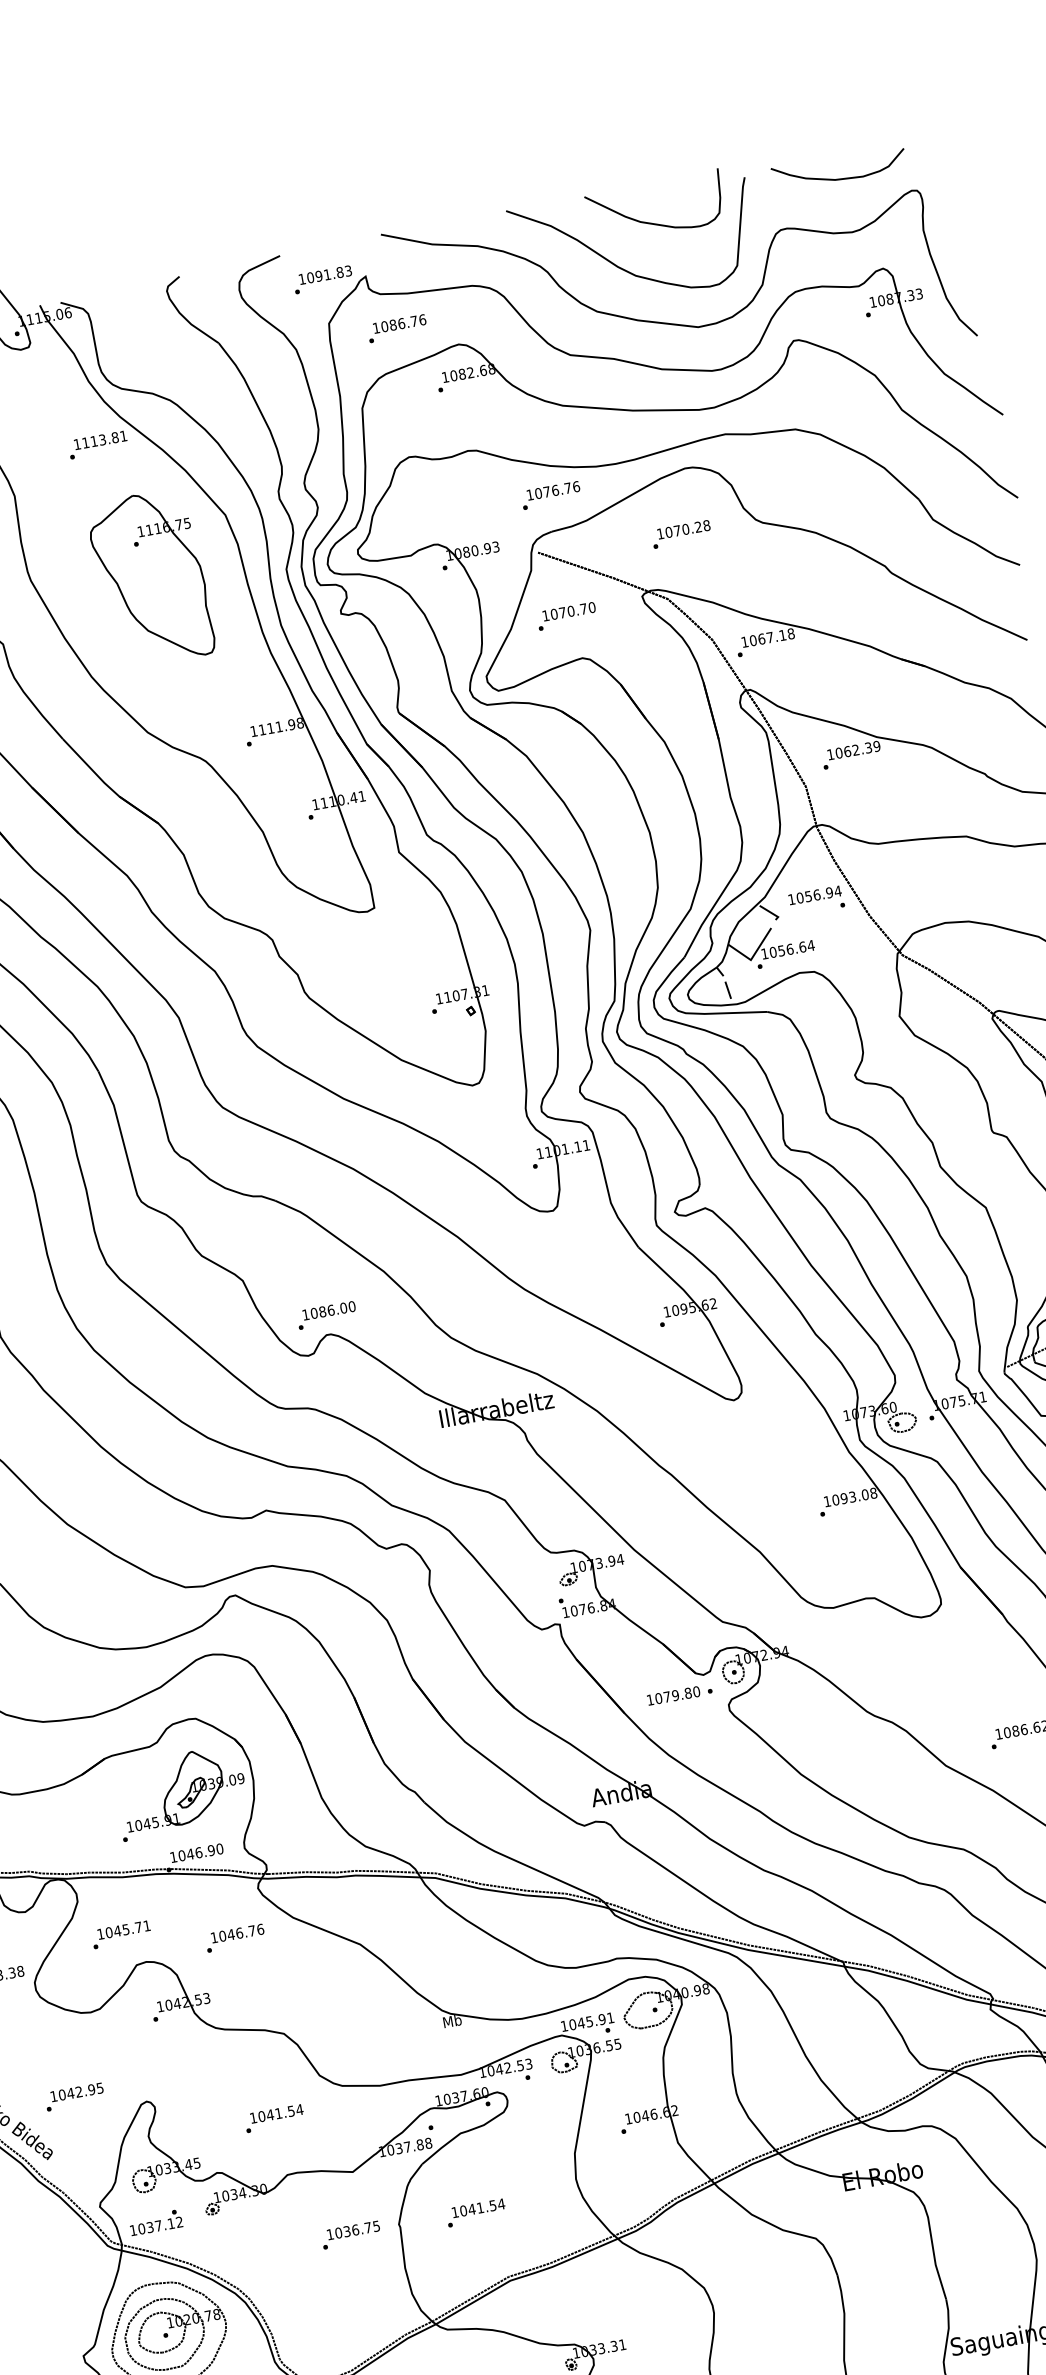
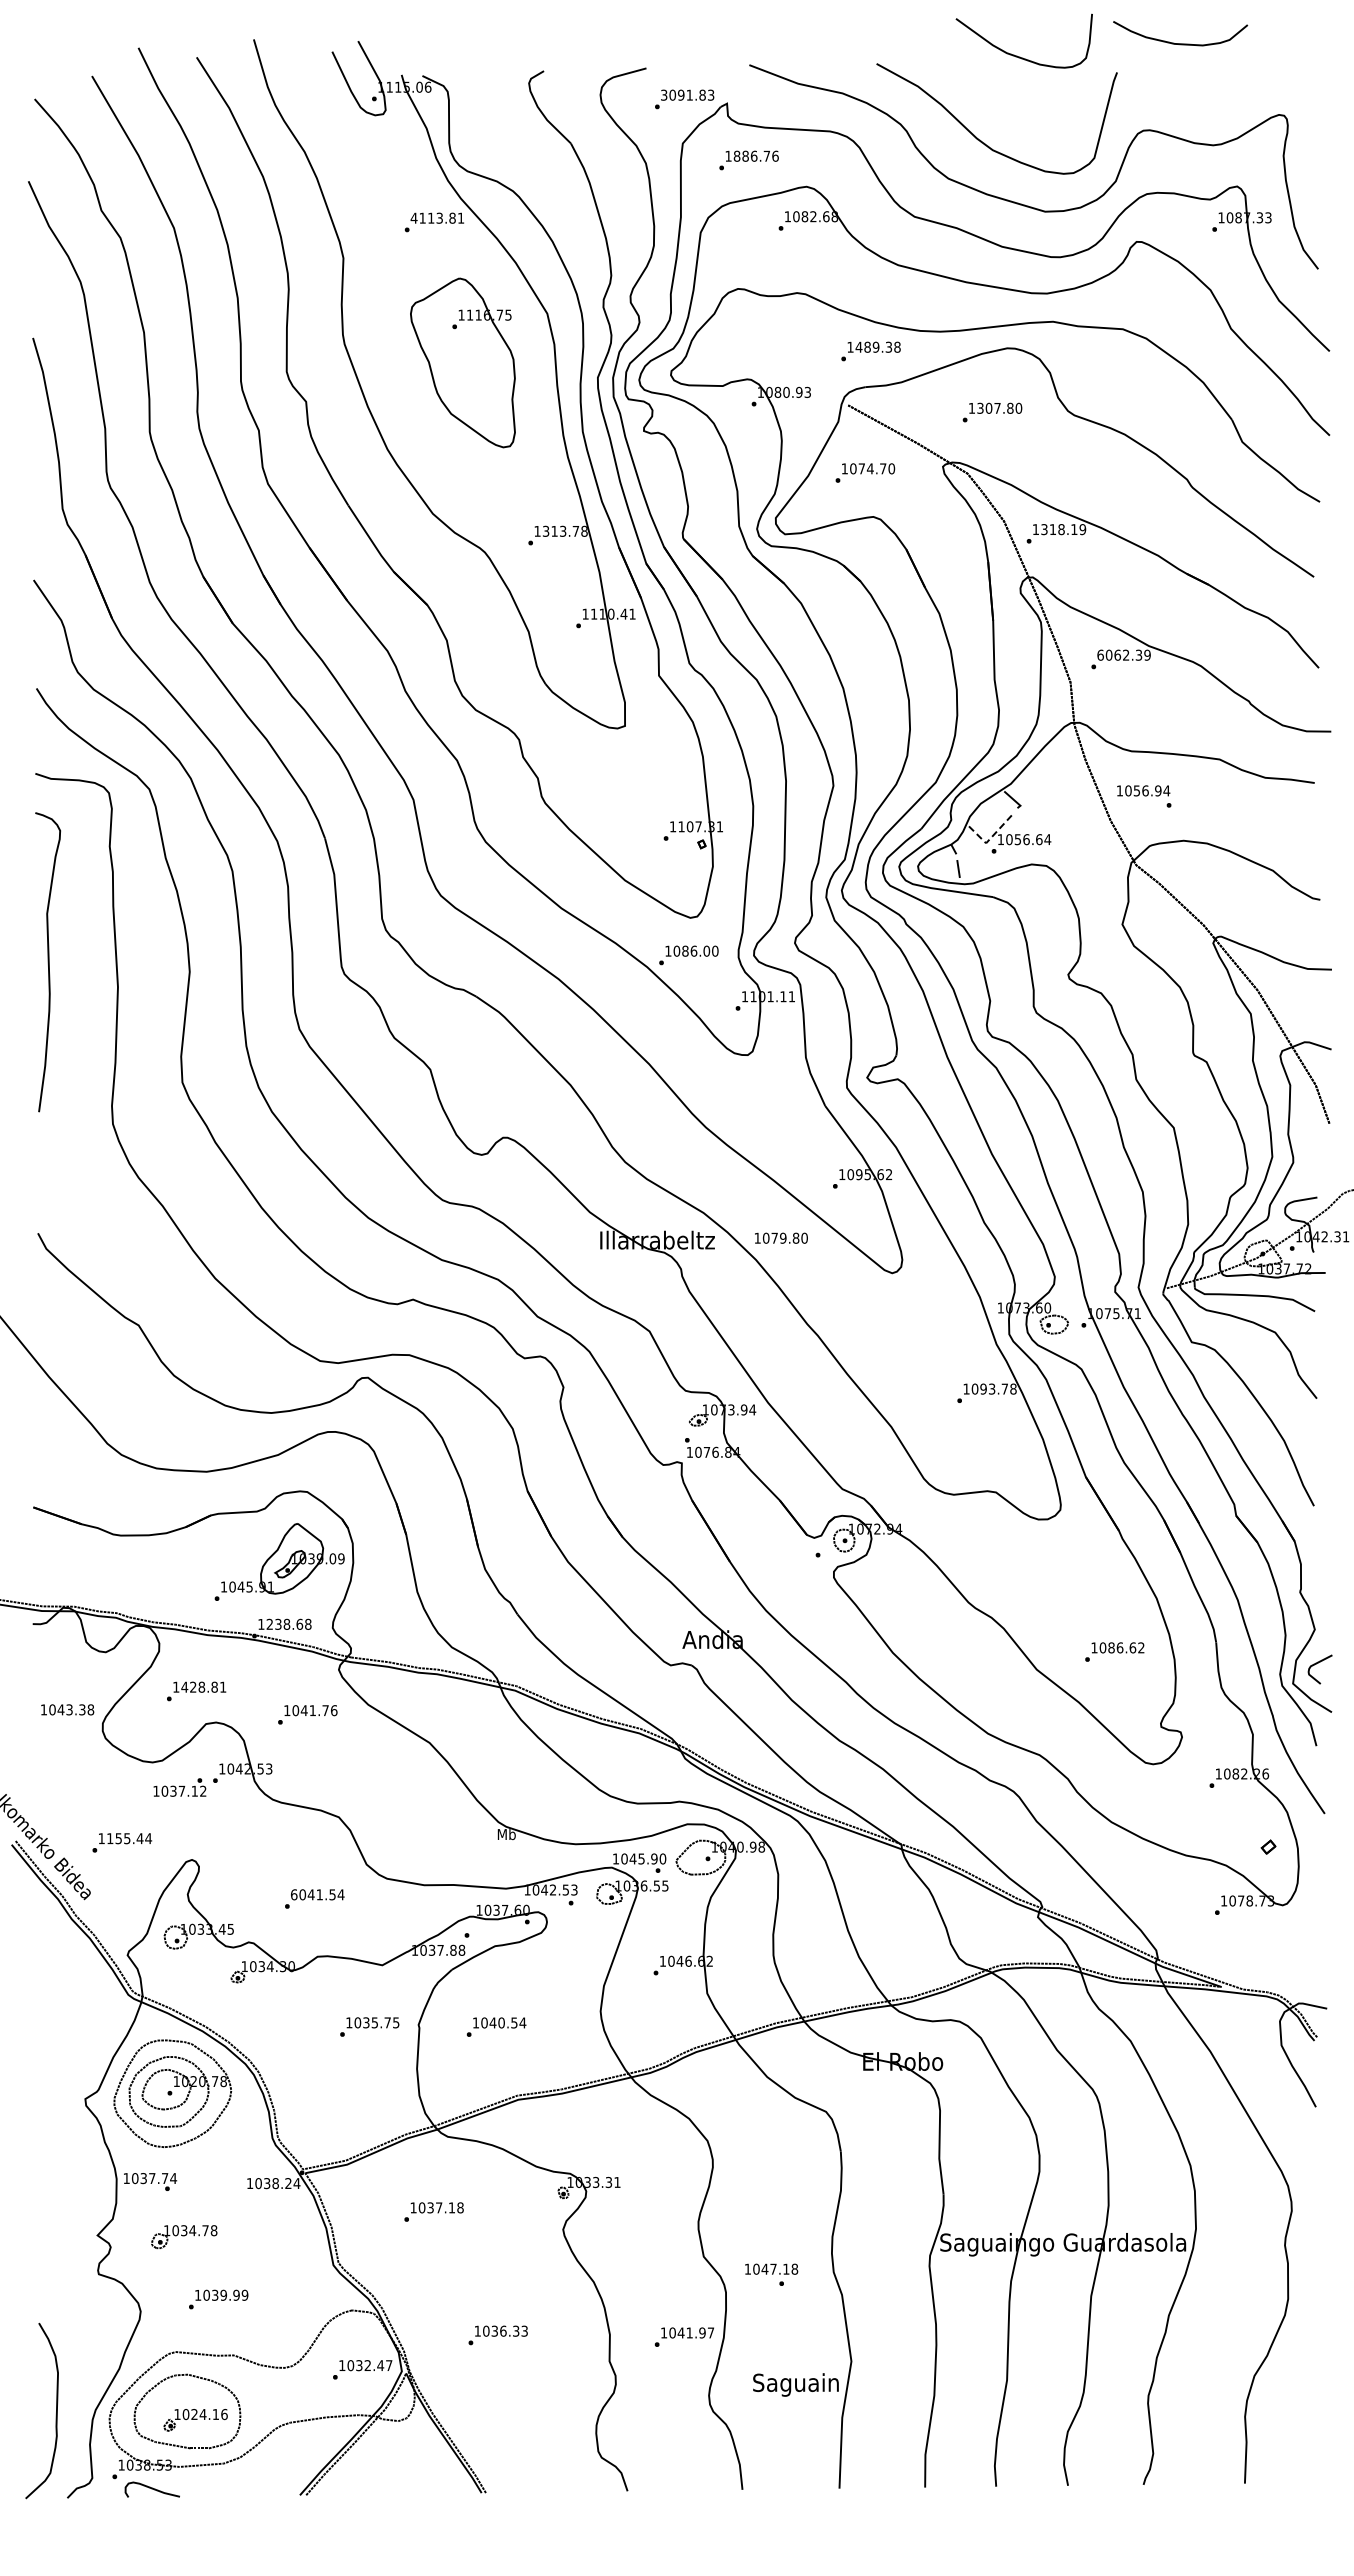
curve: (840, 178) -> (1180, 43), moved
curve: (651, 222) -> (1017, 55), moved
text: (302, 278) -> (664, 94), 1091.83 -> 3091.83
text: (384, 326) -> (736, 156), 1086.76 -> 1886.76
text: (76, 443) -> (413, 217), 1113.81 -> 4113.81
text: (556, 489) -> (877, 346), 1076.76 -> 1489.38
text: (687, 528) -> (999, 407), 1070.28 -> 1307.80
text: (570, 611) -> (869, 468), 1070.70 -> 1074.70
text: (772, 637) -> (1063, 529), 1067.18 -> 1318.19
text: (276, 726) -> (560, 530), 1111.98 -> 1313.78
text: (830, 753) -> (1100, 654), 1062.39 -> 6062.39
text: (816, 900) -> (1144, 796), moved
line: (752, 956) -> (988, 840), solid -> dashed
text: (326, 1315) -> (688, 955), moved
text: (864, 1494) -> (1004, 1388), 1093.08 -> 1093.78
text: (673, 1695) -> (781, 1237), moved
text: (200, 1851) -> (288, 1623), 1046.90 -> 1238.68
text: (123, 1929) -> (199, 1686), 1045.71 -> 1428.81
text: (239, 1933) -> (312, 1710), 1046.76 -> 1041.76
text: (610, 2017) -> (662, 1858), 1045.91 -> 1045.90
text: (81, 2091) -> (129, 1838), 1042.95 -> 1155.44
text: (253, 2117) -> (294, 1894), 1041.54 -> 6041.54
text: (480, 2207) -> (501, 2022), 1041.54 -> 1040.54
text: (155, 2222) -> (179, 1787), moved
text: (355, 2229) -> (374, 2022), 1036.75 -> 1035.75

